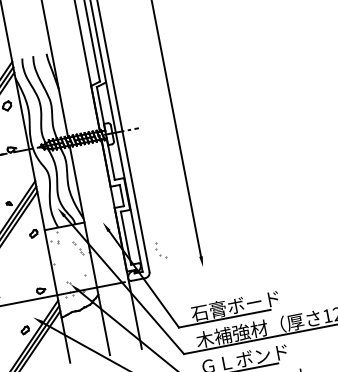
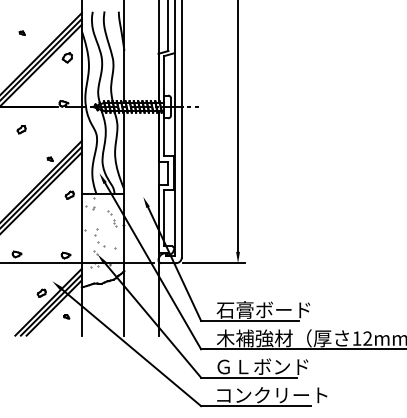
part: (160, 250) -> (99, 237), moved
line: (181, 271) -> (214, 263), added
part: (52, 347) -> (66, 316), added

